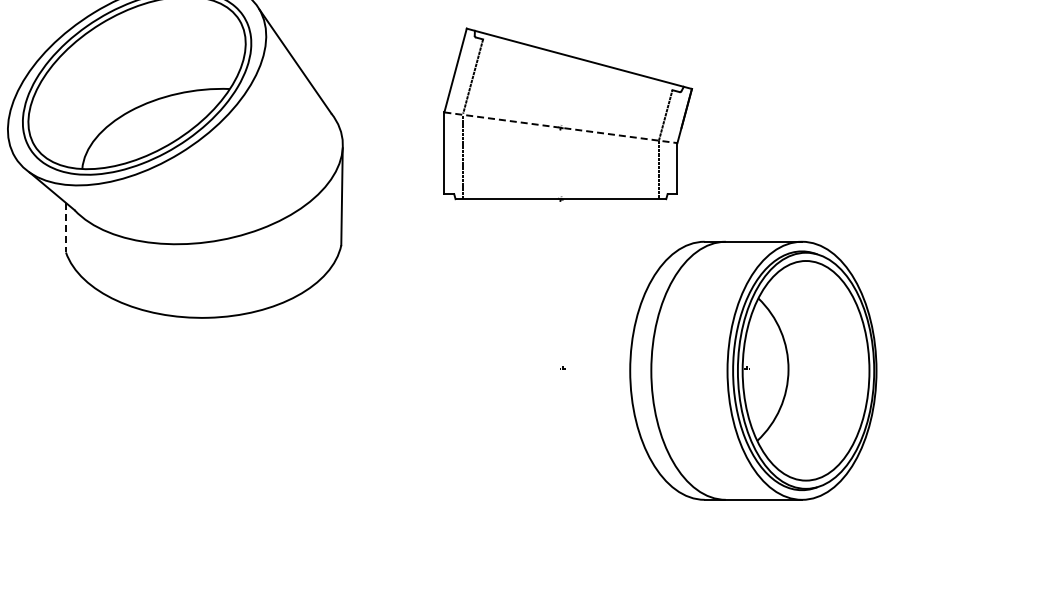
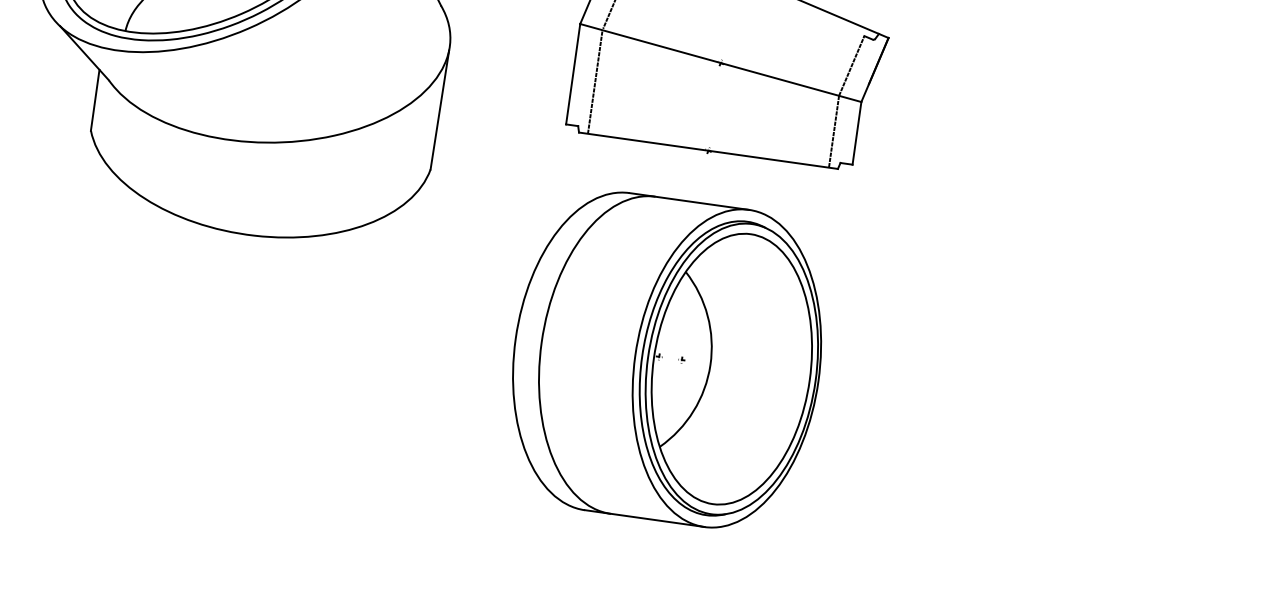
line: (560, 127) -> (720, 62), dashed -> solid
line: (65, 227) -> (94, 100), dashed -> solid
part: (753, 370) -> (667, 359), moved

